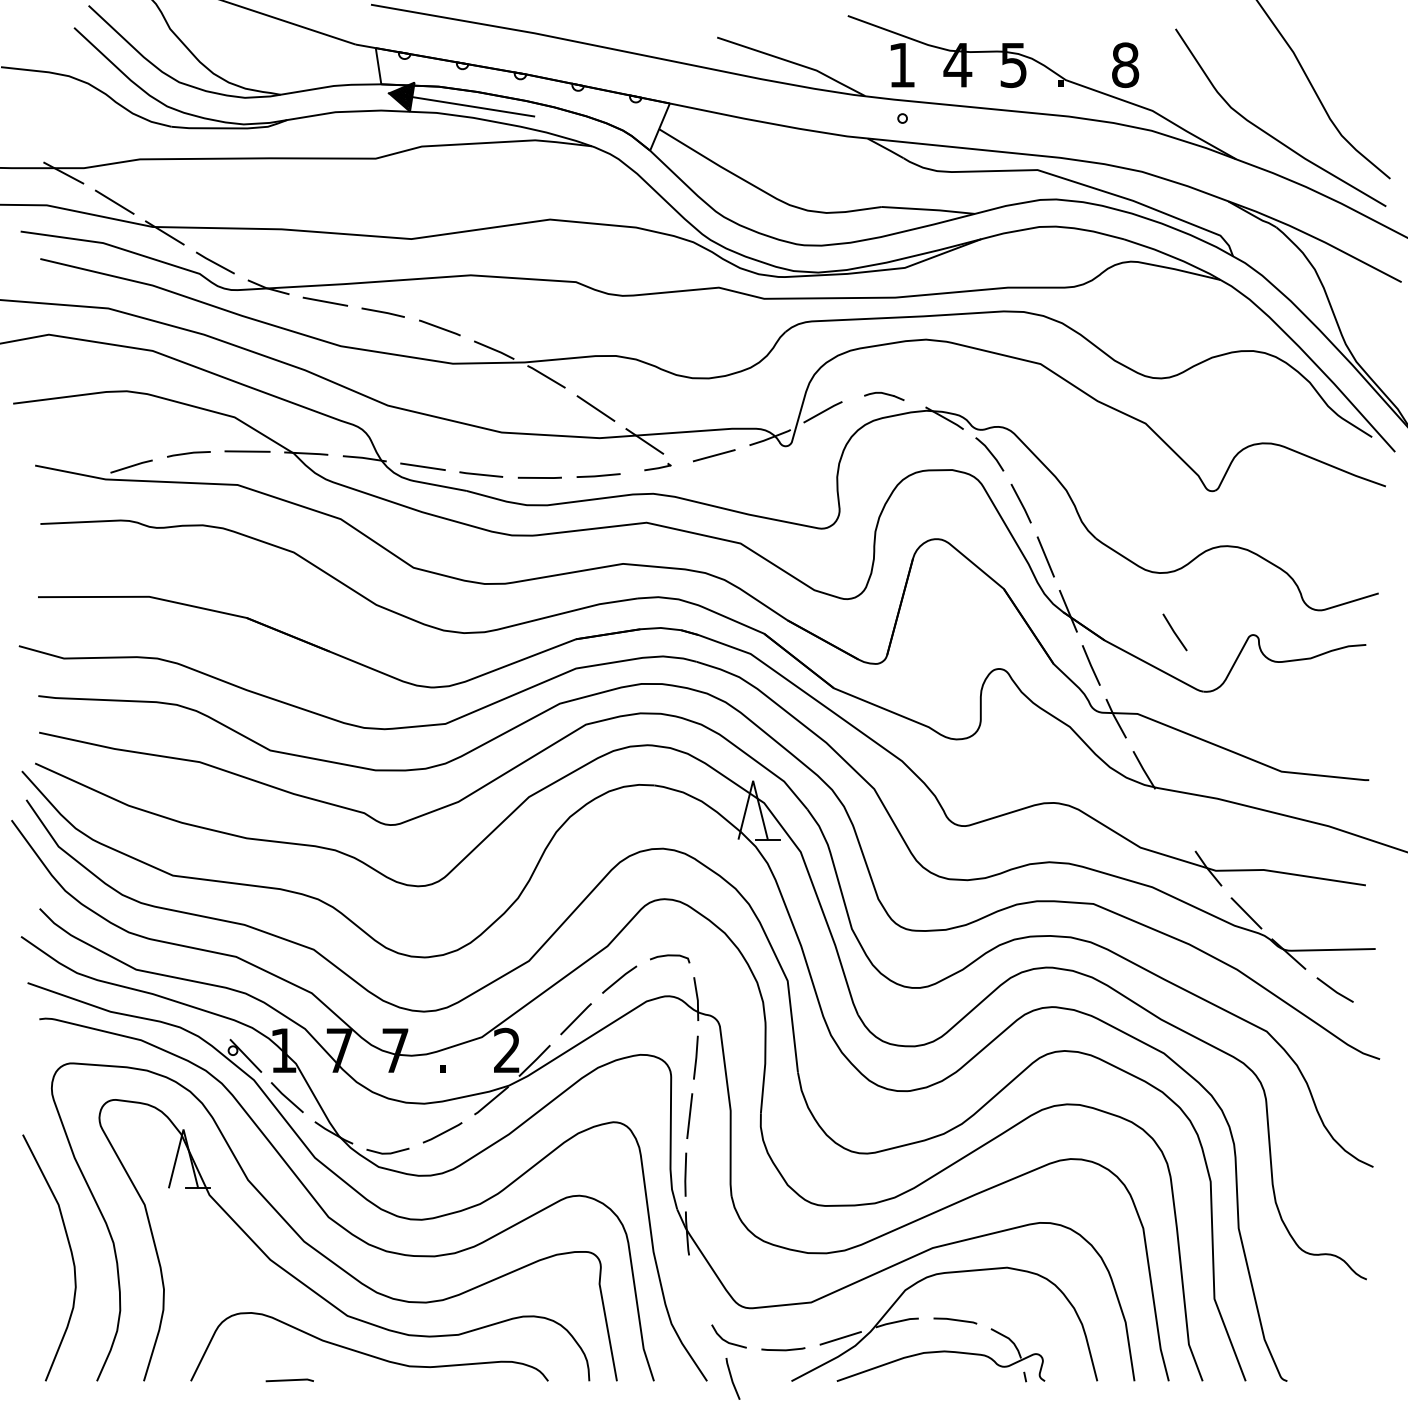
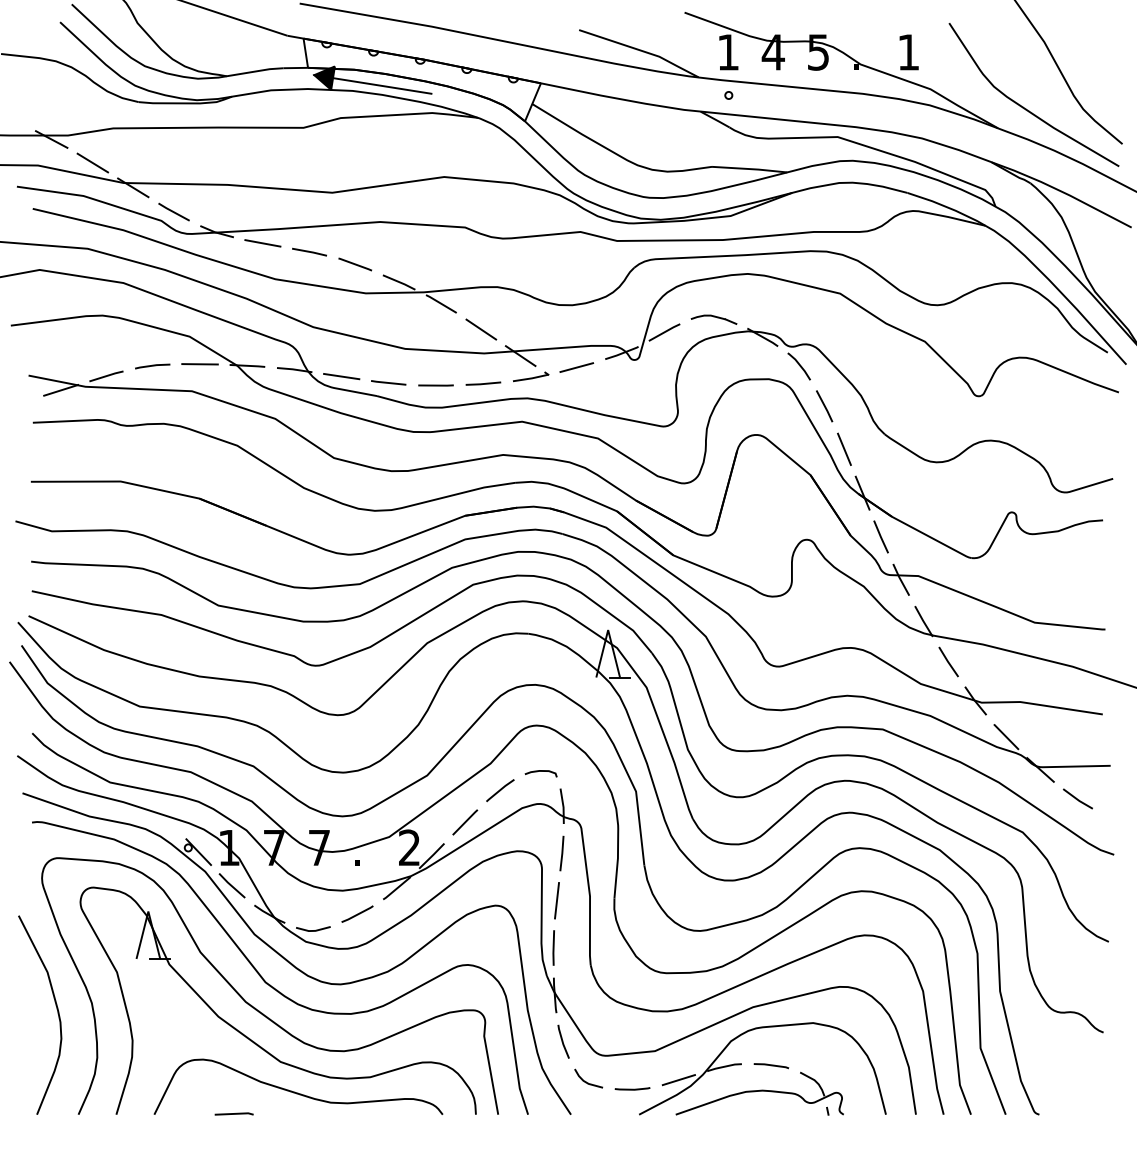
text: (1125, 65) -> (908, 52), 8 -> 1
part: (883, 396) -> (713, 319), size x1.43
part: (657, 466) -> (530, 376), size x1.67
line: (75, 483) -> (61, 390), added
line: (1174, 632) -> (948, 662), moved
line: (732, 1378) -> (563, 1041), moved

